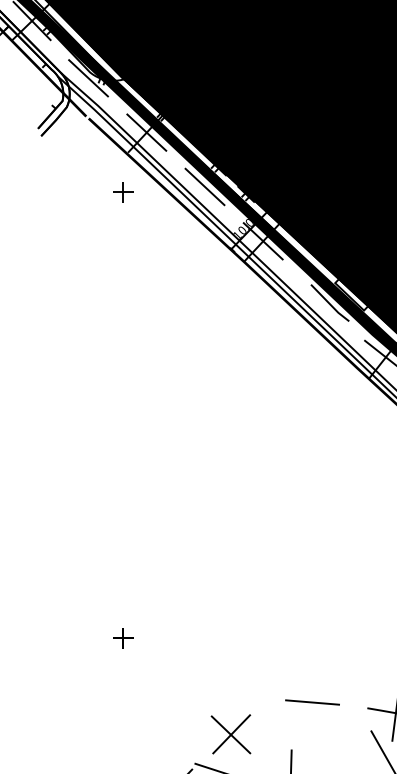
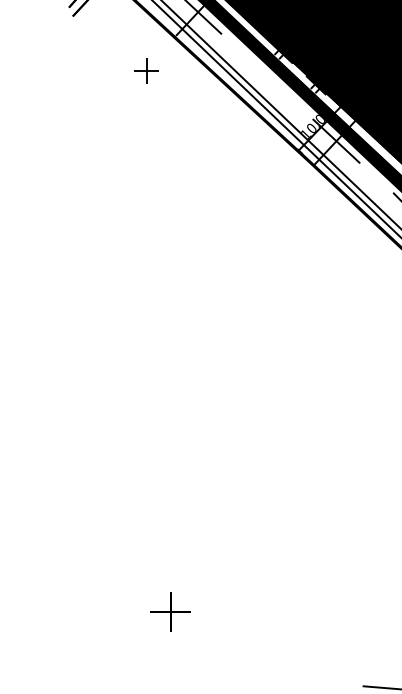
line: (204, 186) -> (266, 76), removed
part: (123, 192) -> (146, 71), moved
part: (123, 638) -> (170, 612), size x1.6

